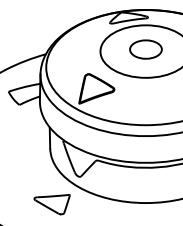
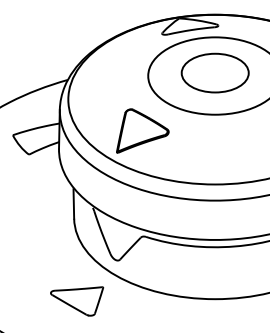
part: (145, 49) -> (214, 72), size x1.43

